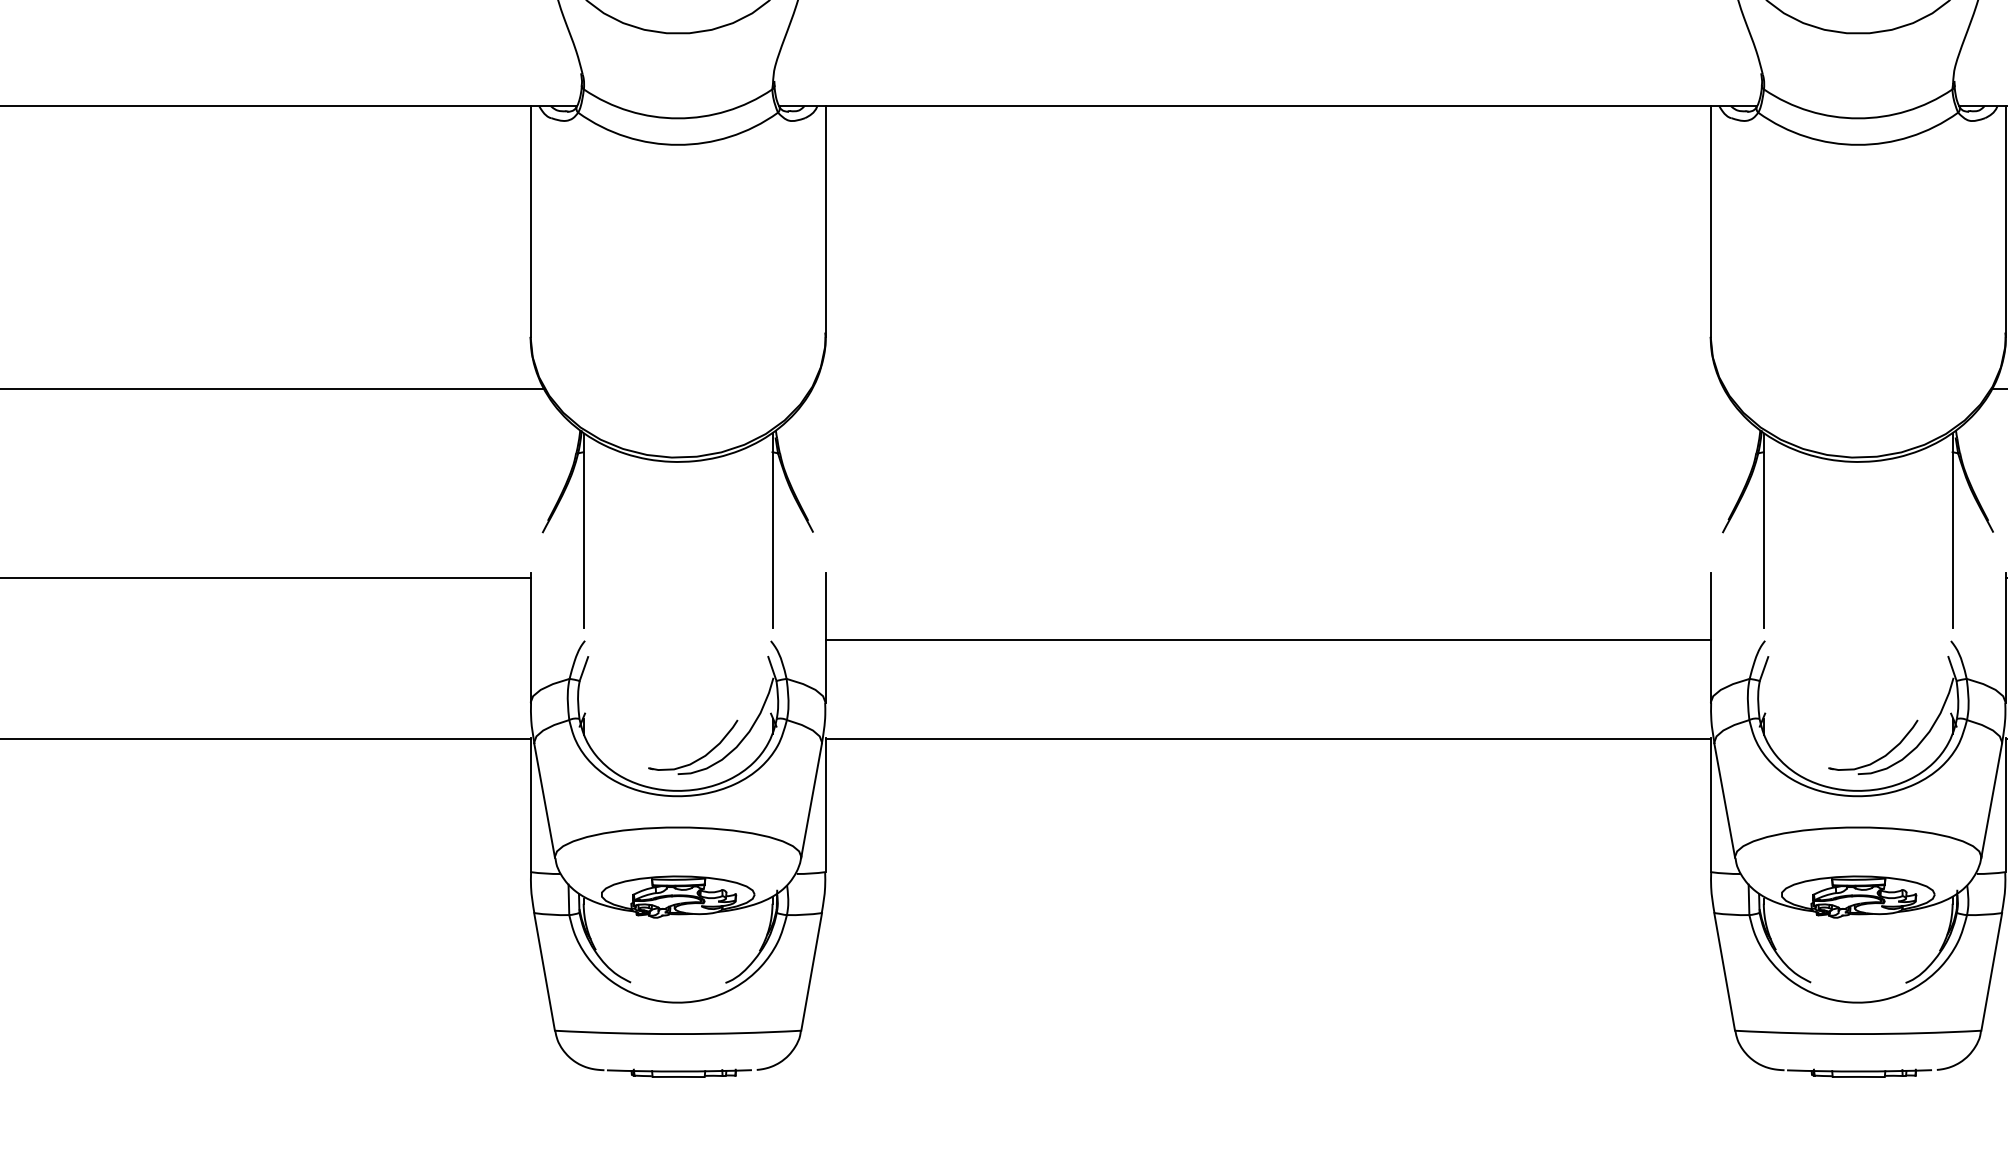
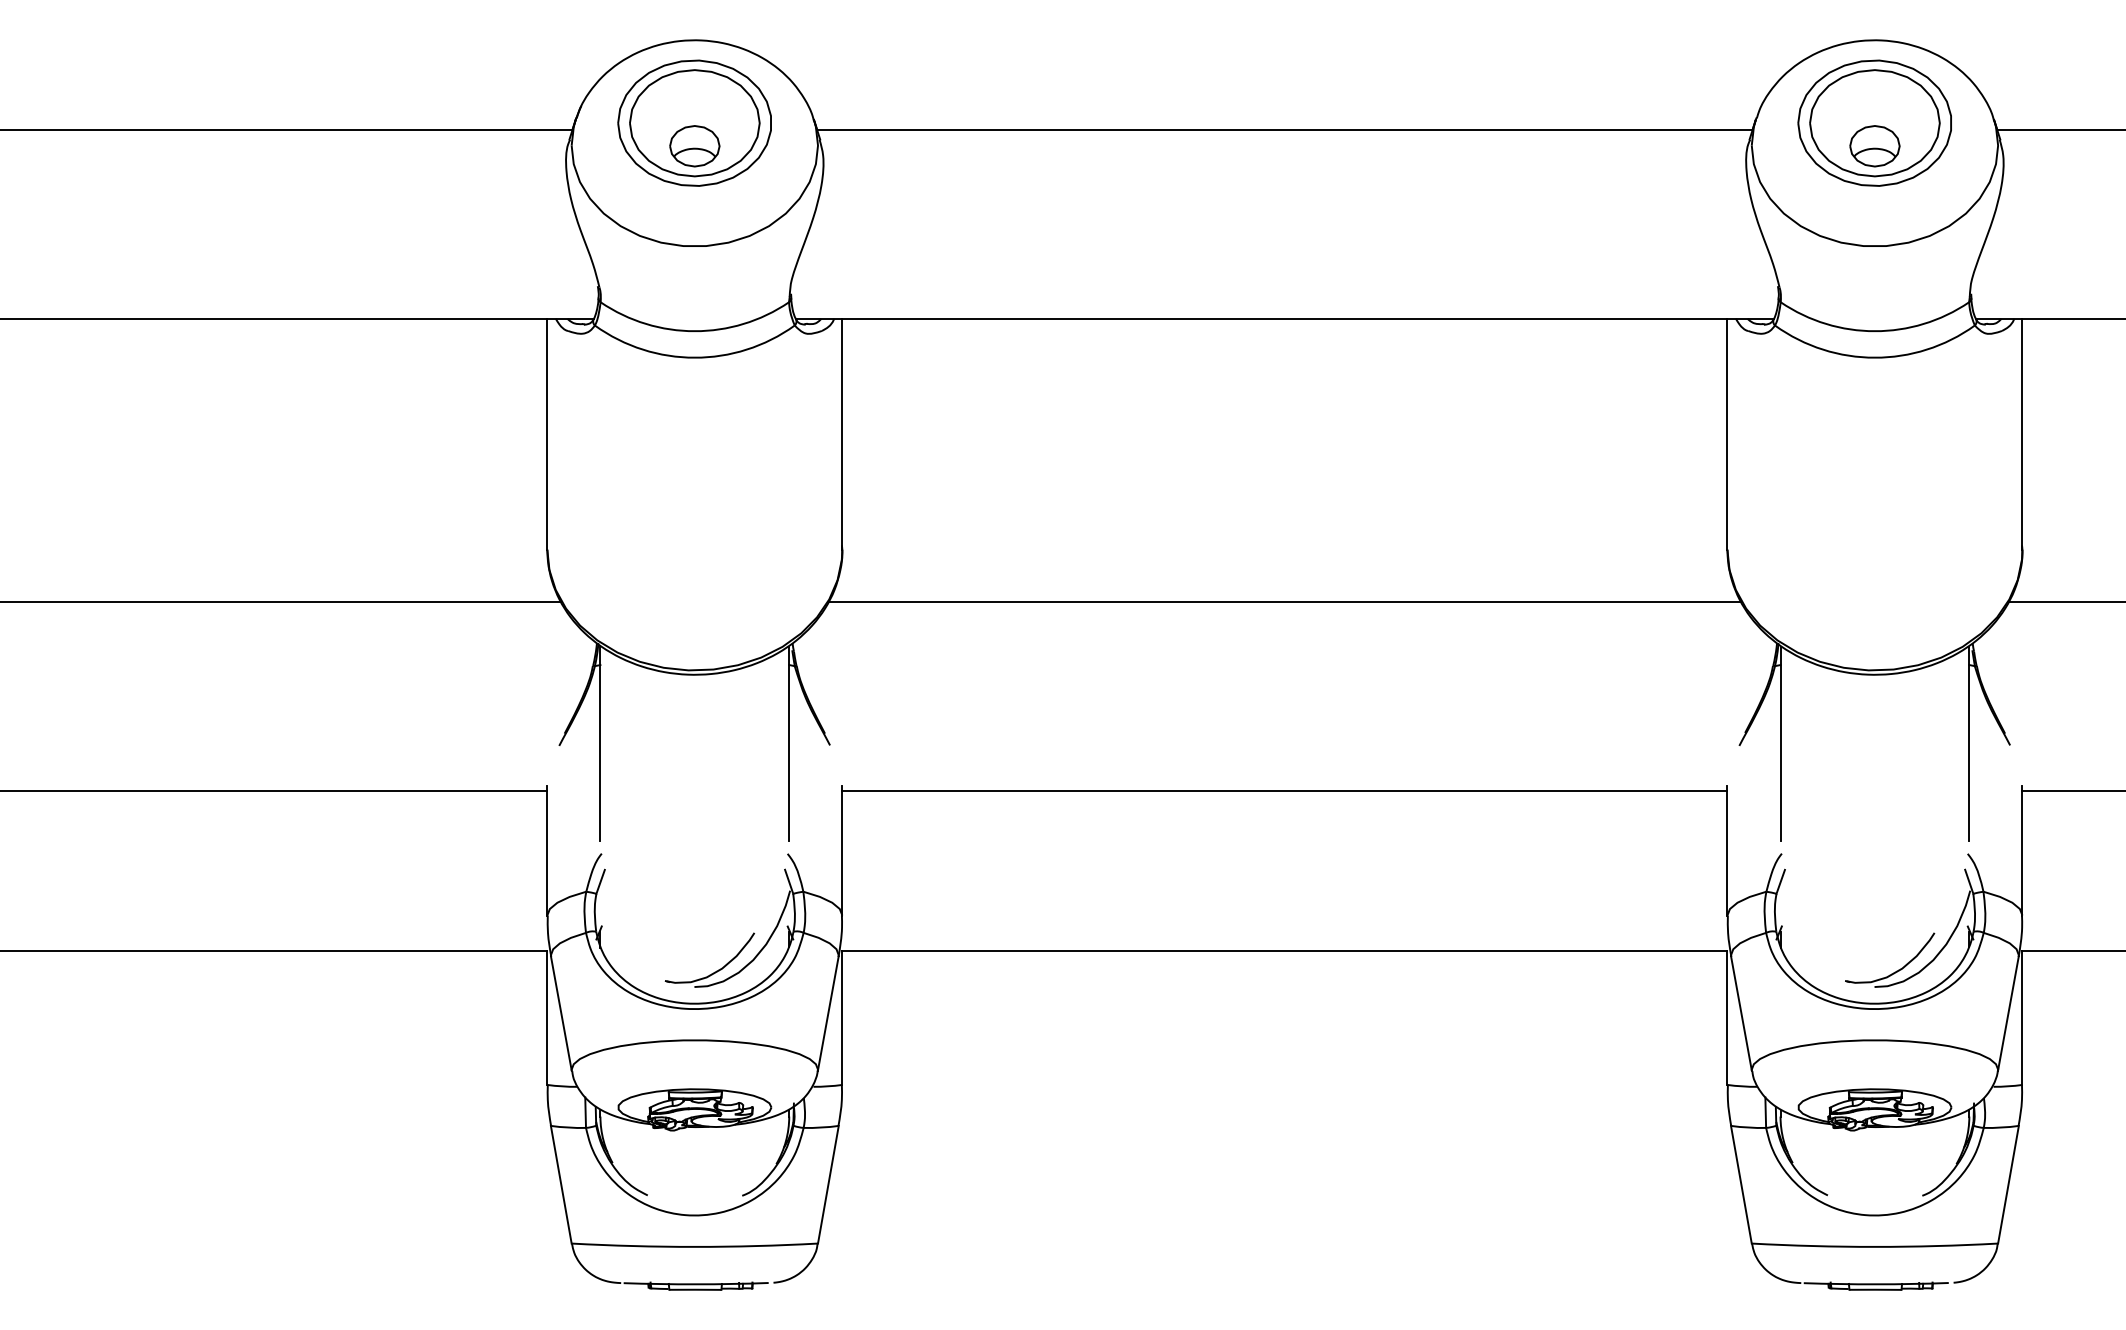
line: (1267, 388) -> (1284, 601), added
line: (1267, 639) -> (1284, 790), moved

